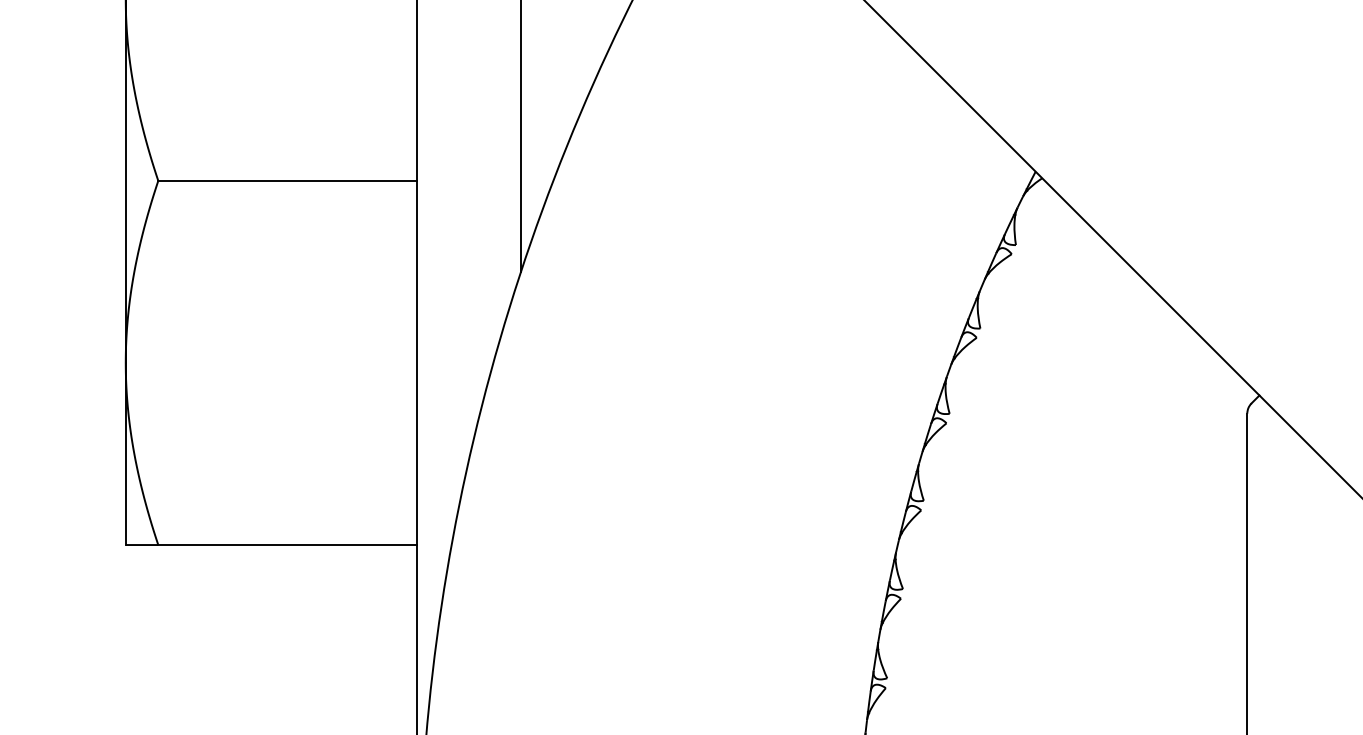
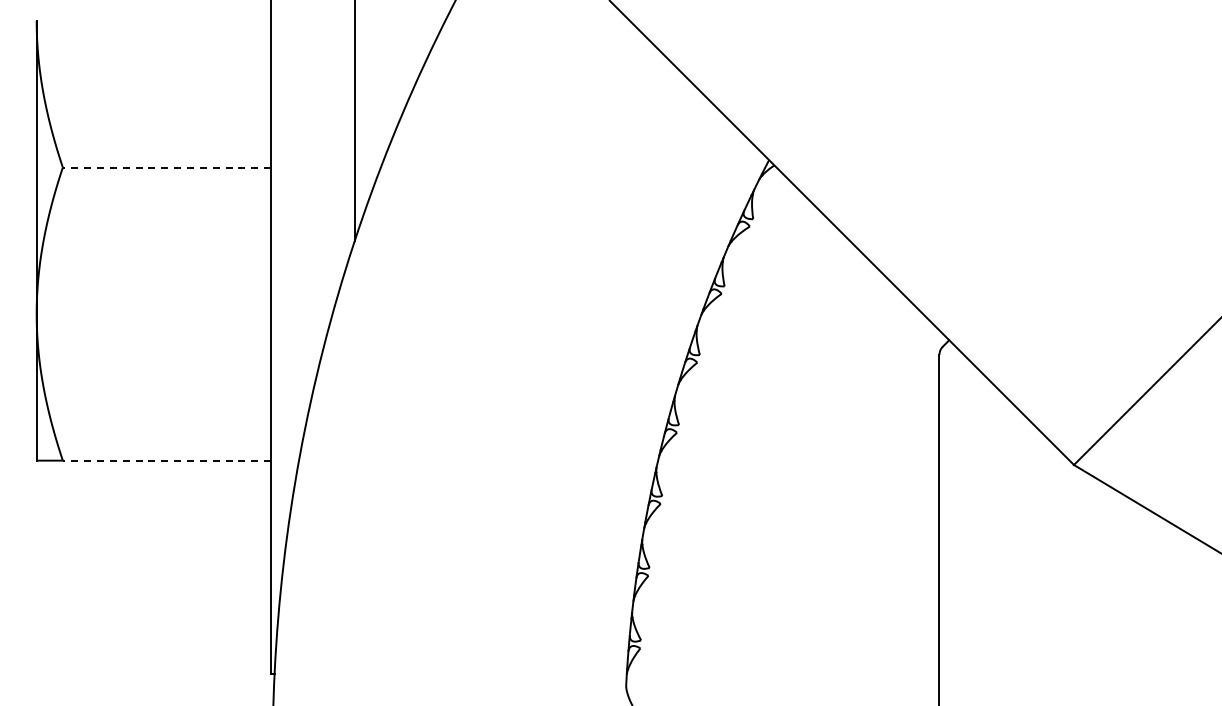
line: (287, 180) -> (166, 167), solid -> dashed
line: (287, 544) -> (166, 460), solid -> dashed

